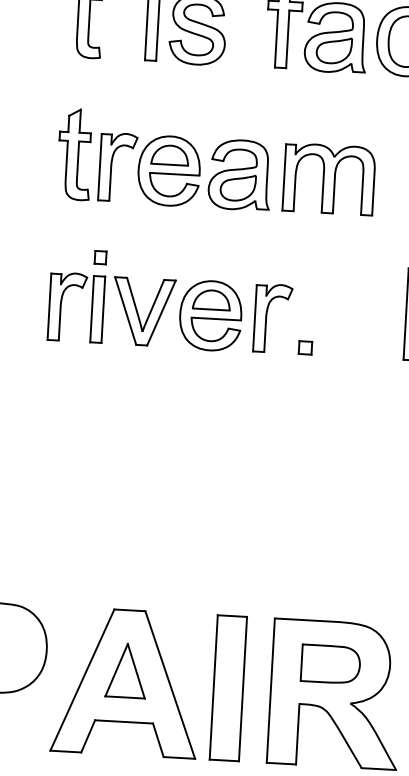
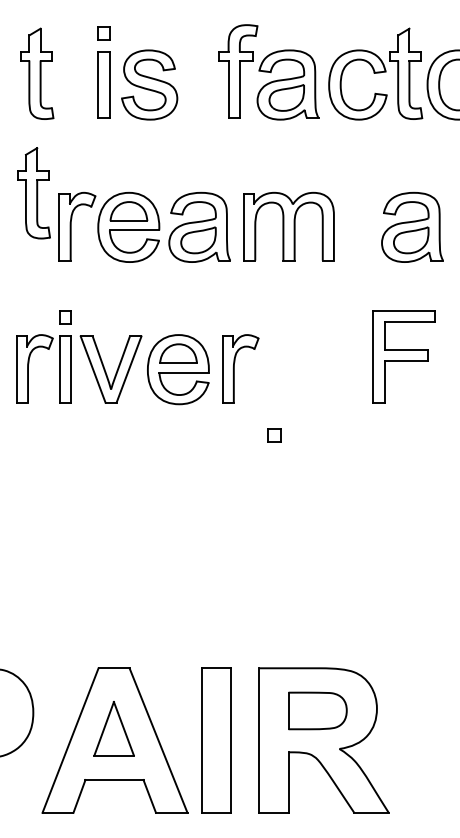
part: (74, 154) -> (33, 193), moved
part: (305, 347) -> (274, 435), moved

